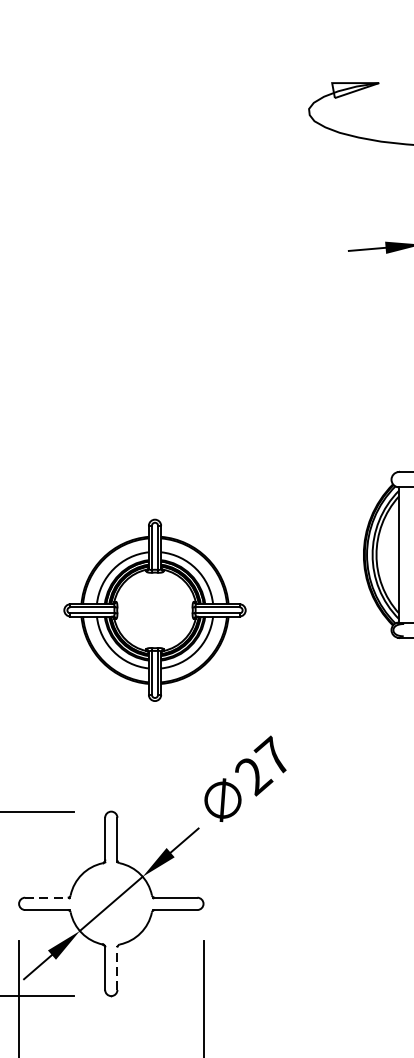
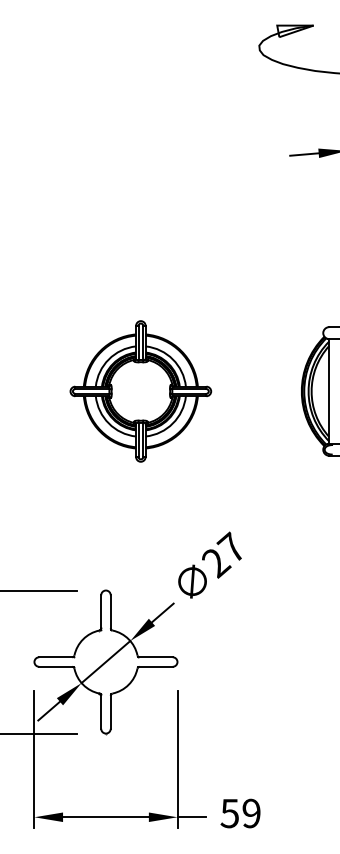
part: (154, 610) -> (140, 391), moved
line: (47, 898) -> (56, 657), dashed -> solid
line: (117, 967) -> (110, 711), dashed -> solid

